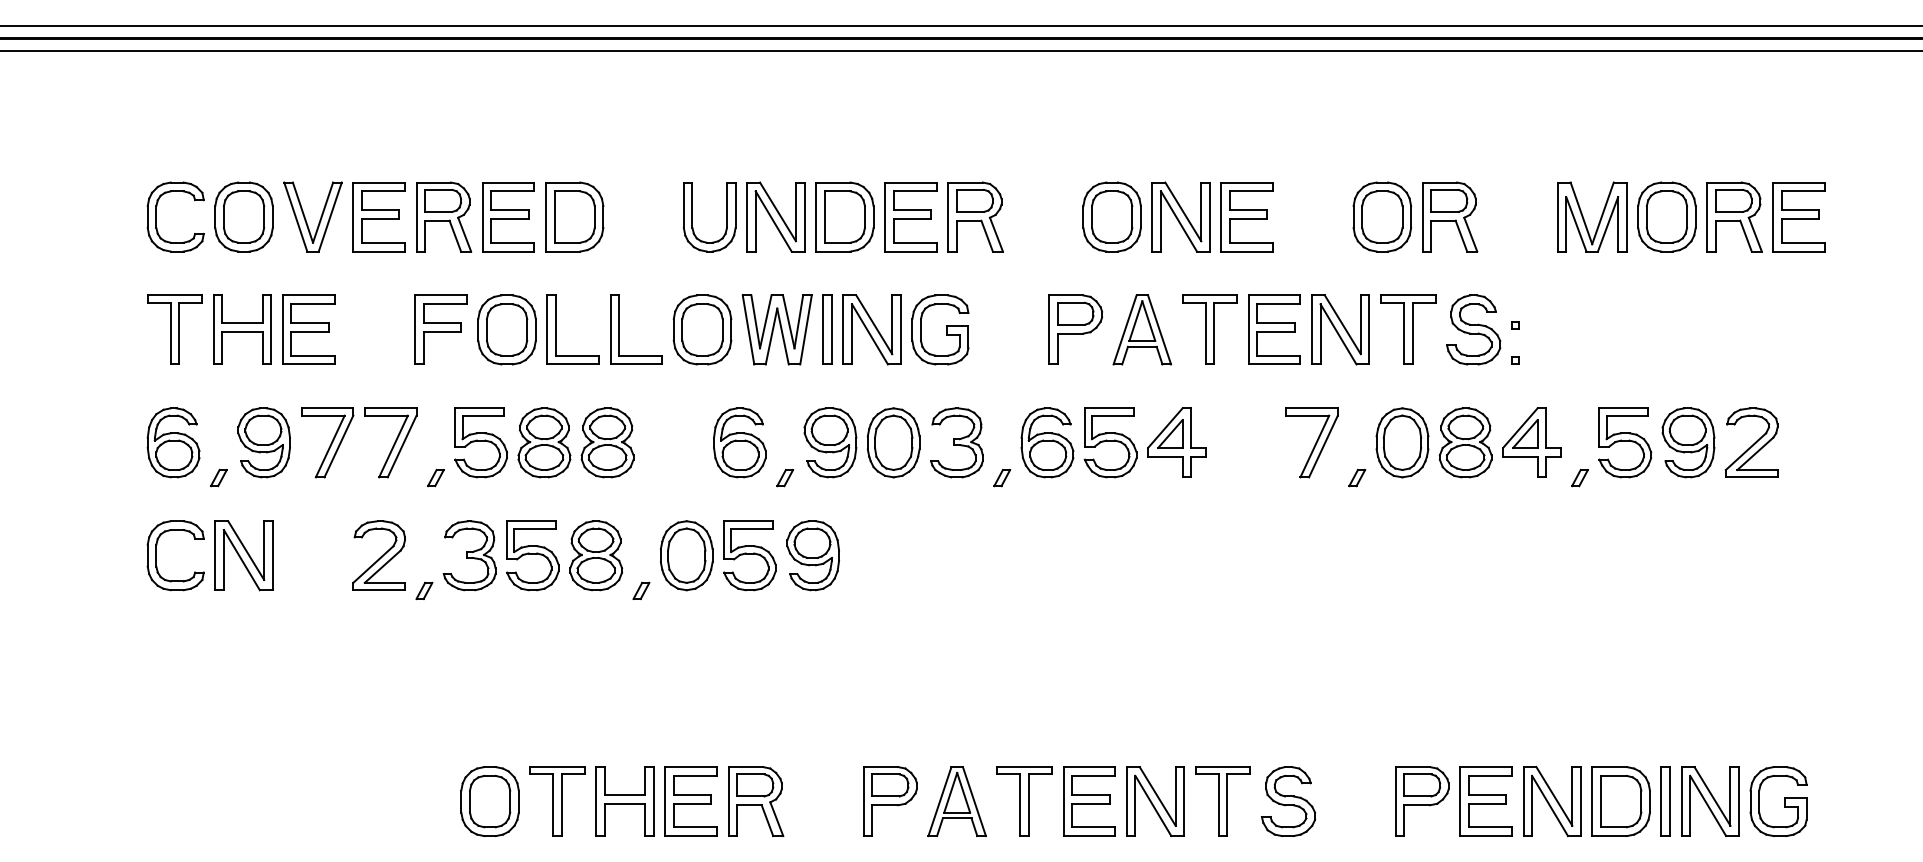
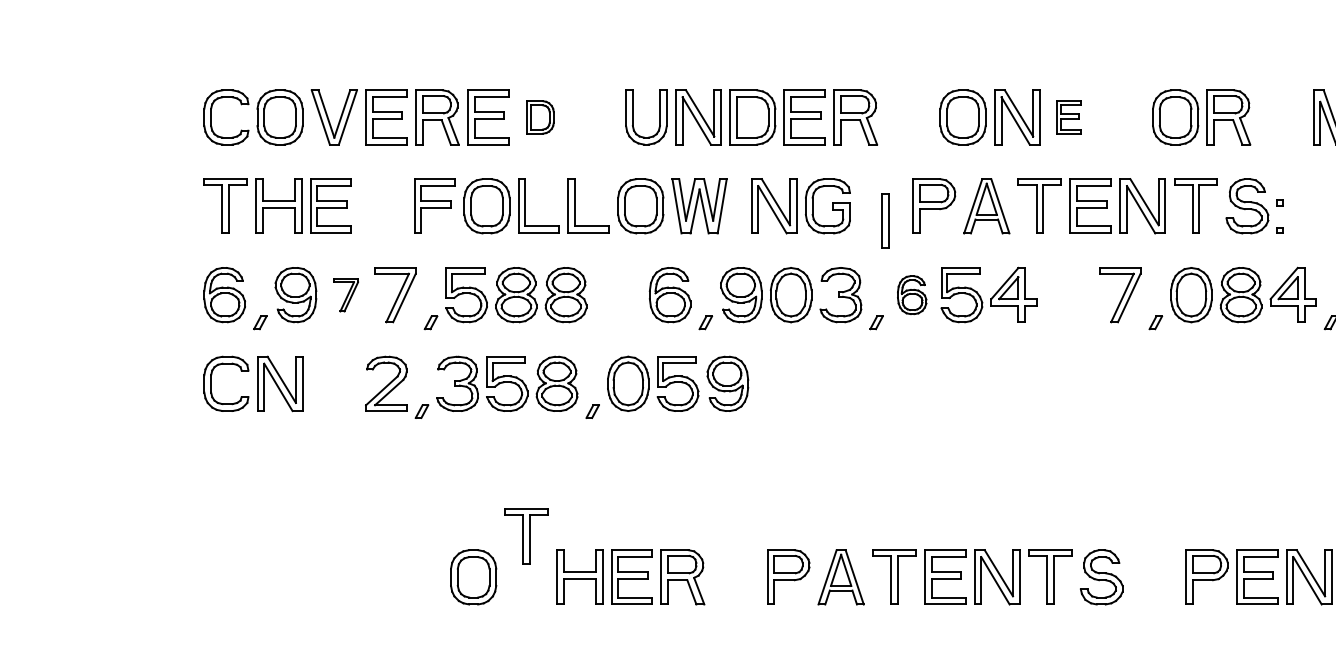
part: (574, 216) -> (540, 117), size x0.6
part: (1246, 217) -> (1068, 117), size x0.6
part: (827, 329) -> (885, 220), moved
part: (327, 442) -> (345, 294), size x0.6
part: (1047, 442) -> (912, 294), size x0.7
part: (557, 801) -> (526, 536), moved

